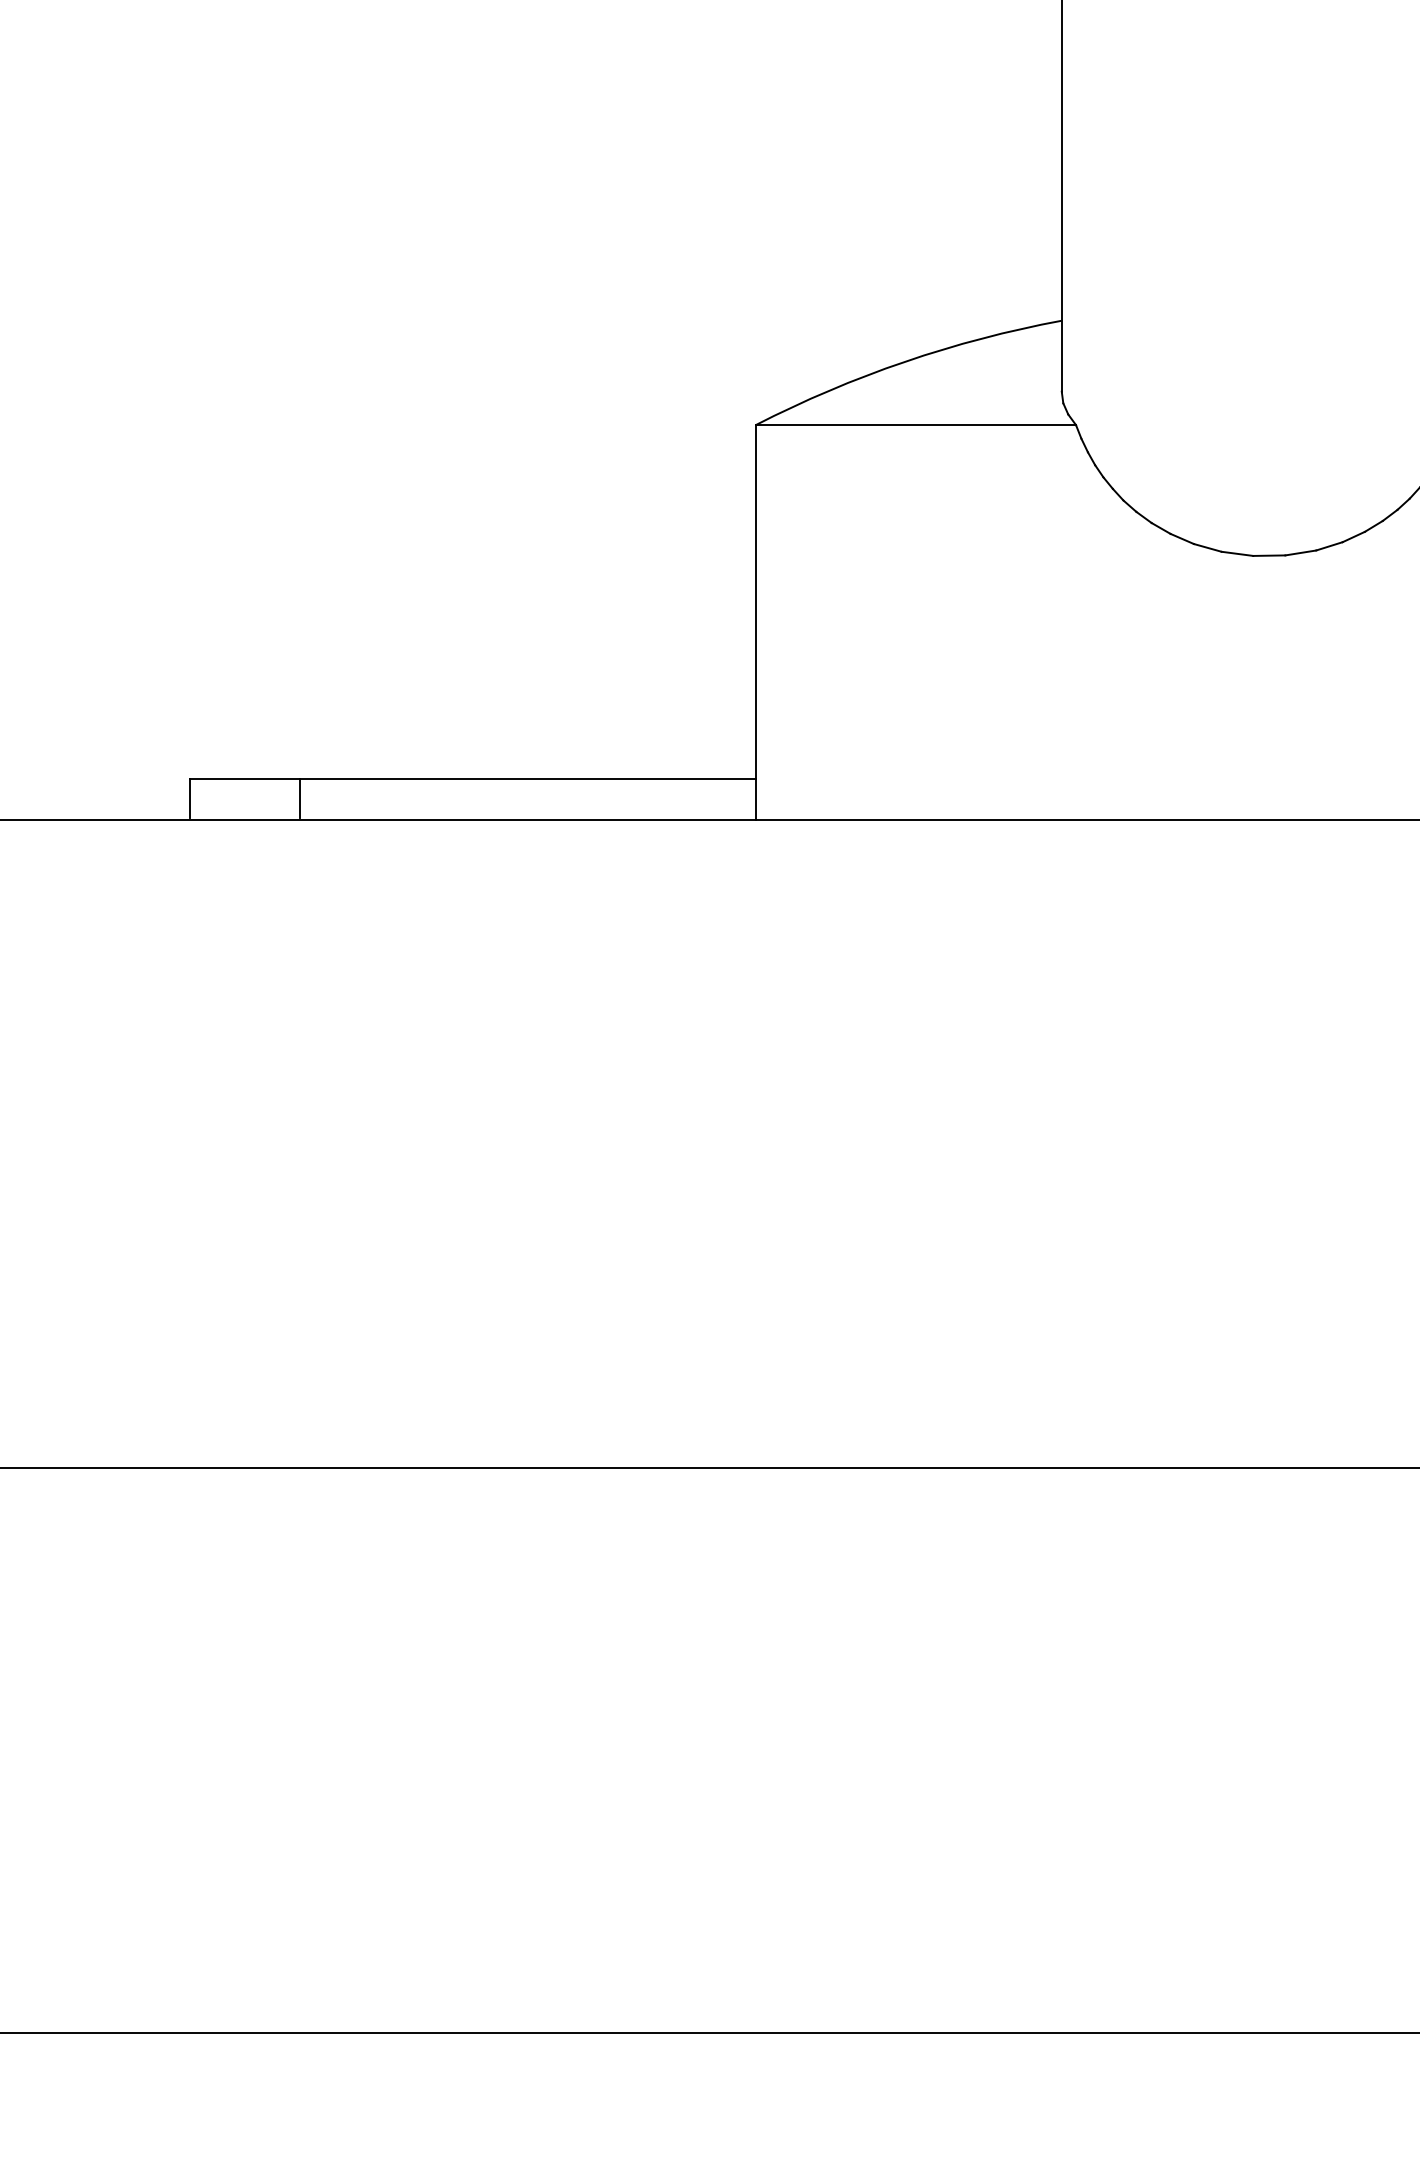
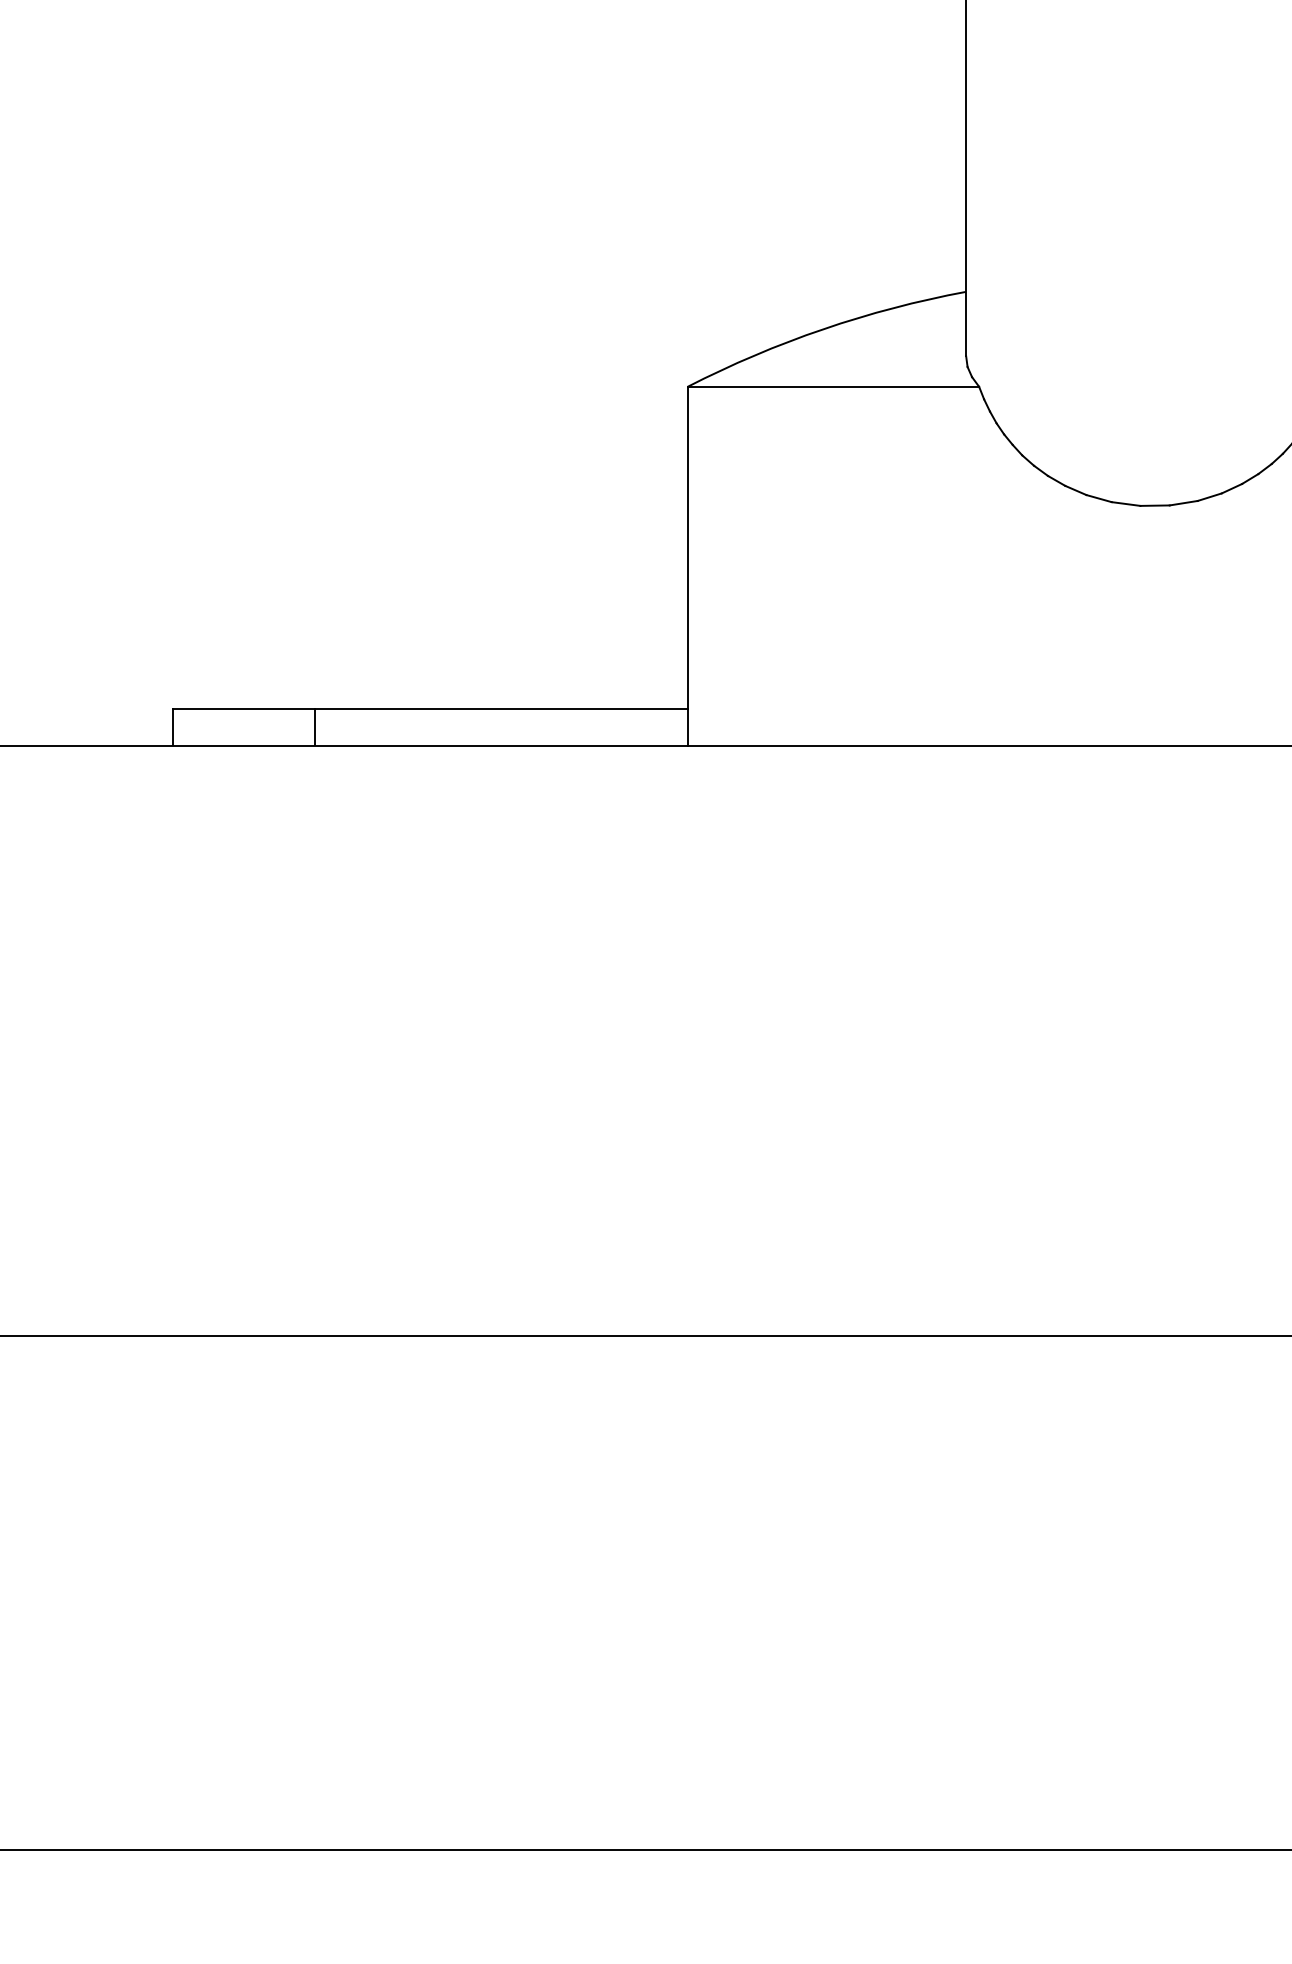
line: (299, 798) -> (314, 726), moved

